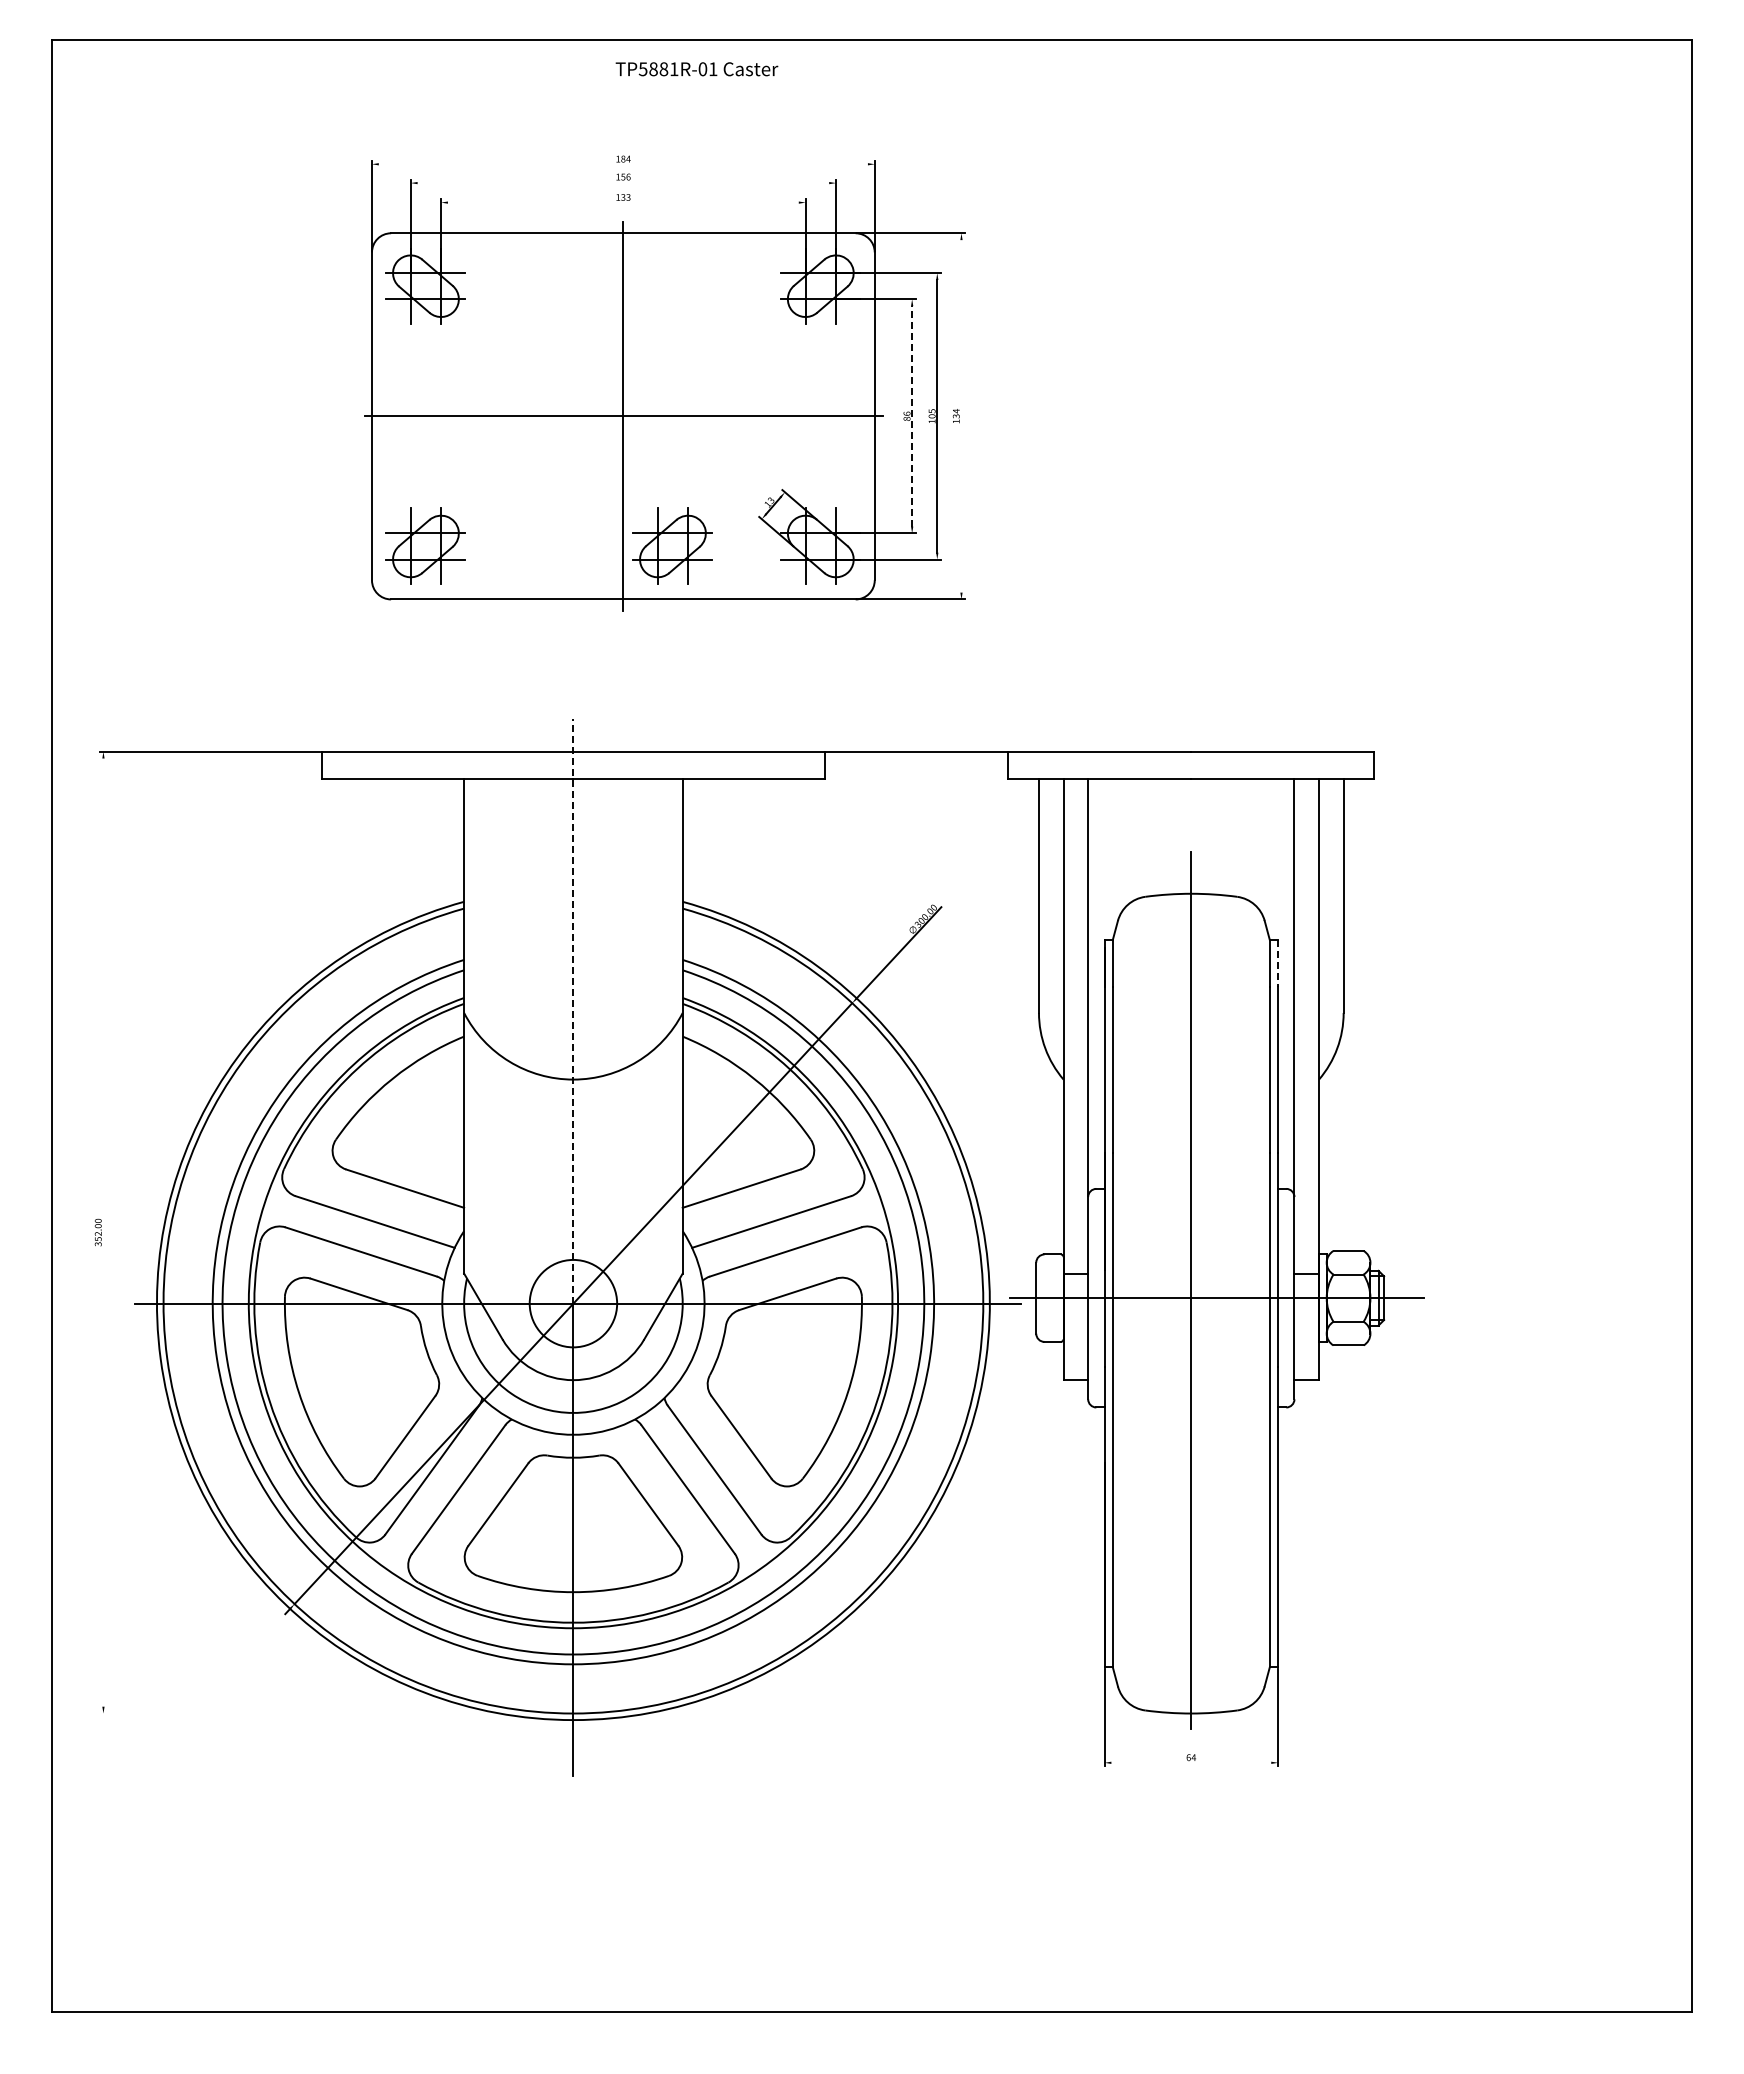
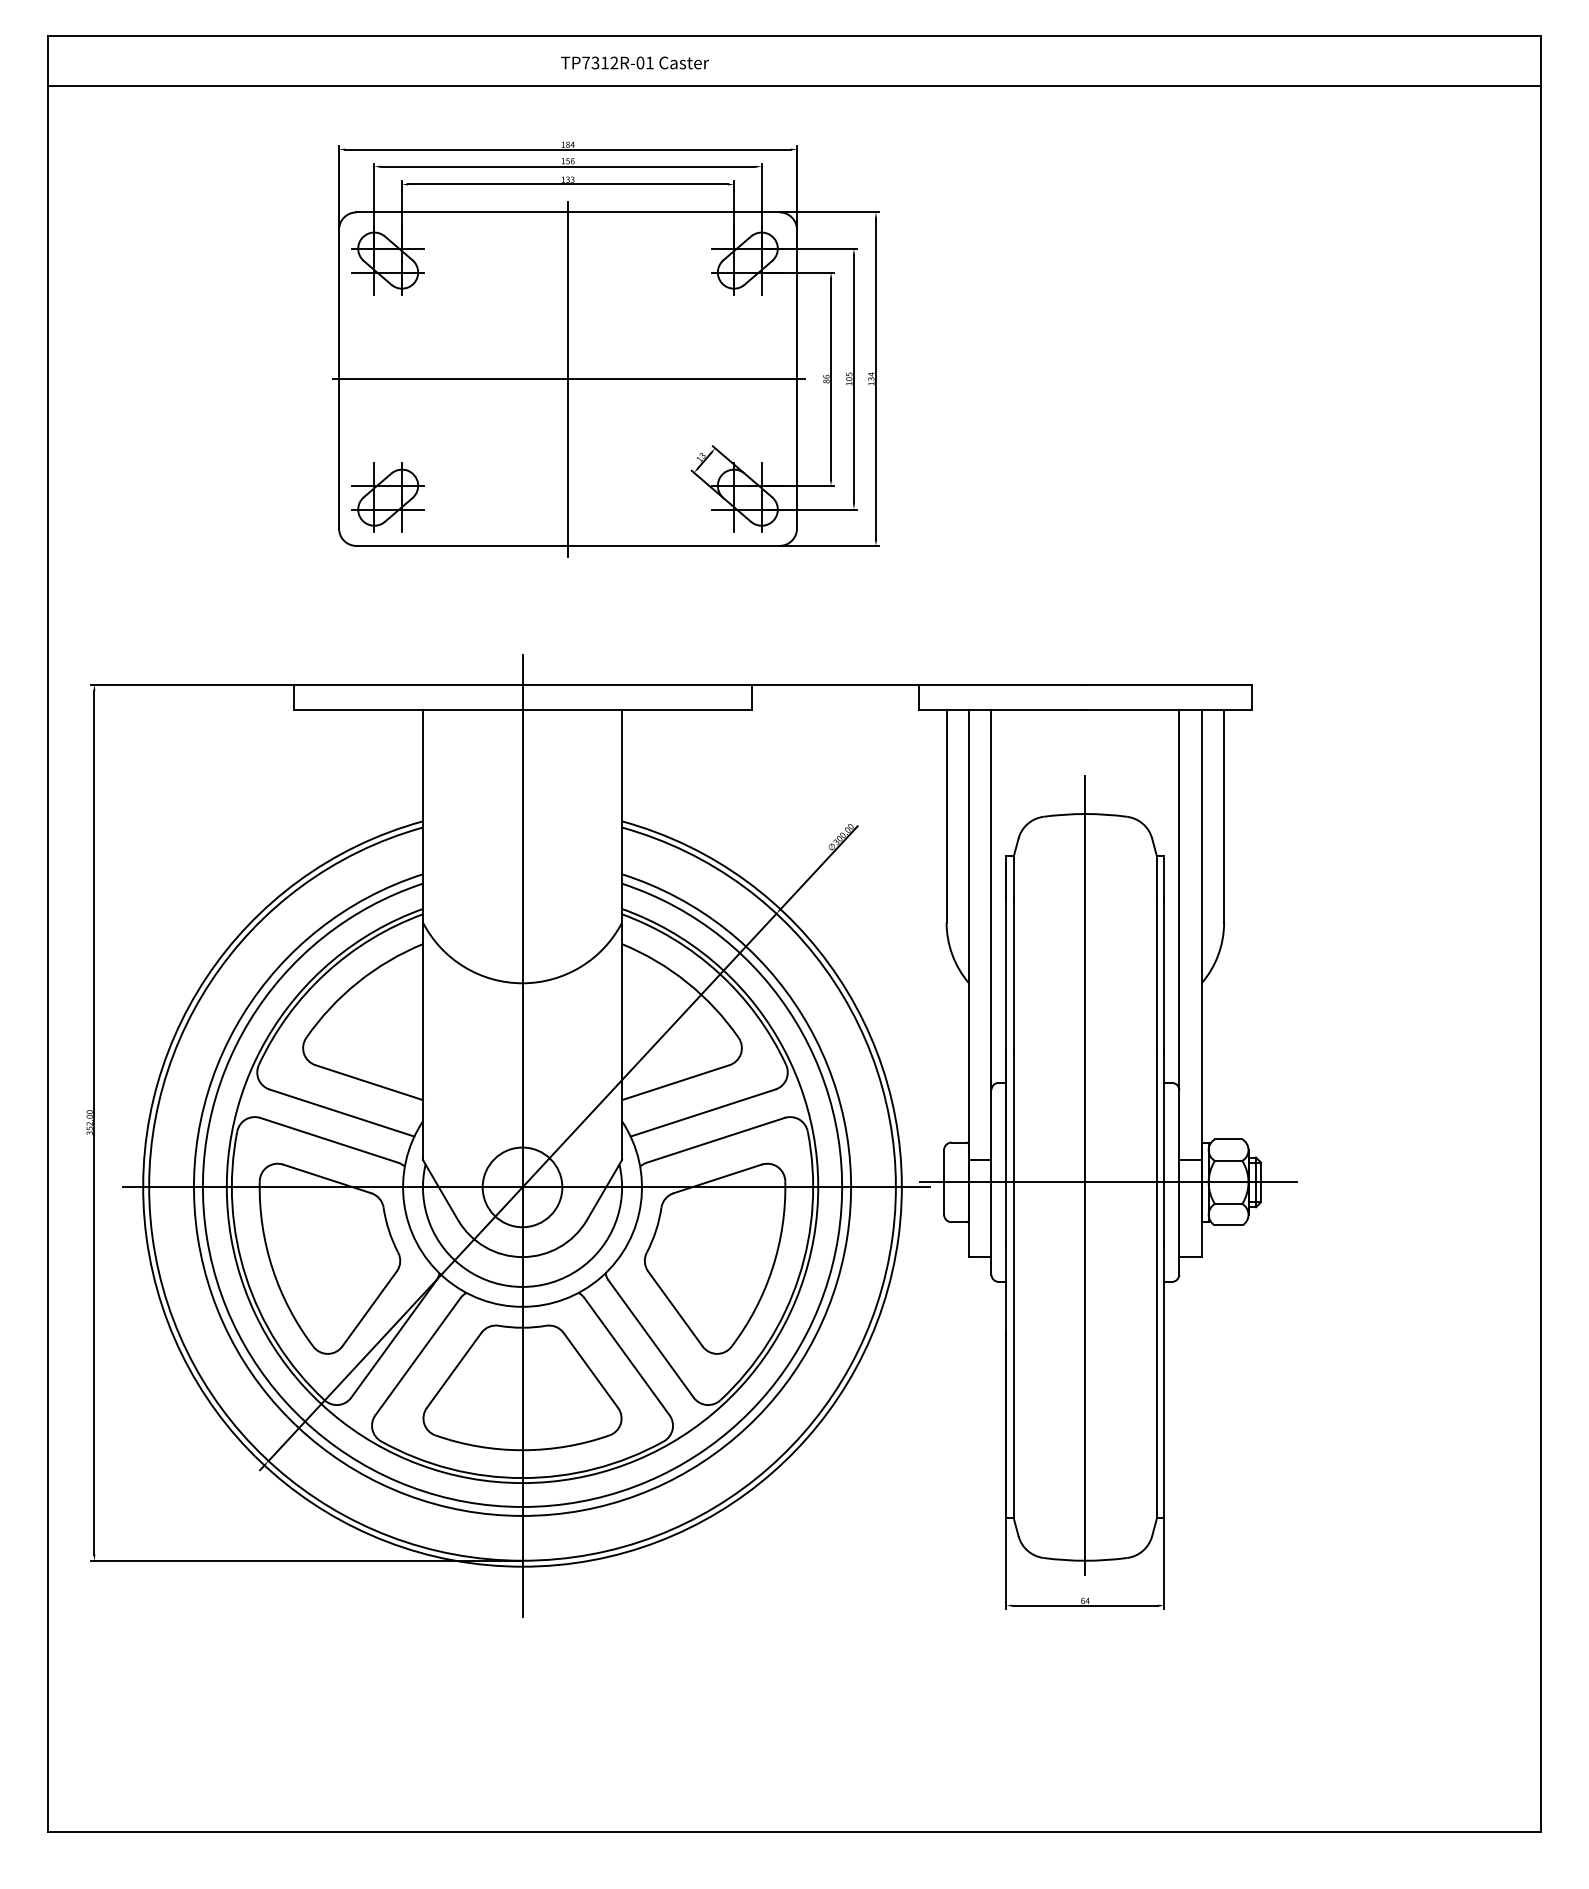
text: (658, 69) -> (600, 63), TP5881R-01 -> TP7312R-01
line: (871, 94) -> (794, 85), added
line: (622, 164) -> (567, 149), added
line: (623, 183) -> (568, 167), added
line: (622, 202) -> (567, 184), added
line: (912, 415) -> (831, 378), dashed -> solid
line: (961, 416) -> (876, 379), added
part: (672, 545) -> (612, 496), removed
line: (1278, 963) -> (1164, 877), dashed -> solid
line: (573, 1010) -> (522, 920), dashed -> solid
line: (103, 1232) -> (94, 1122), added
line: (335, 1713) -> (305, 1560), added
line: (1191, 1762) -> (1085, 1605), added

